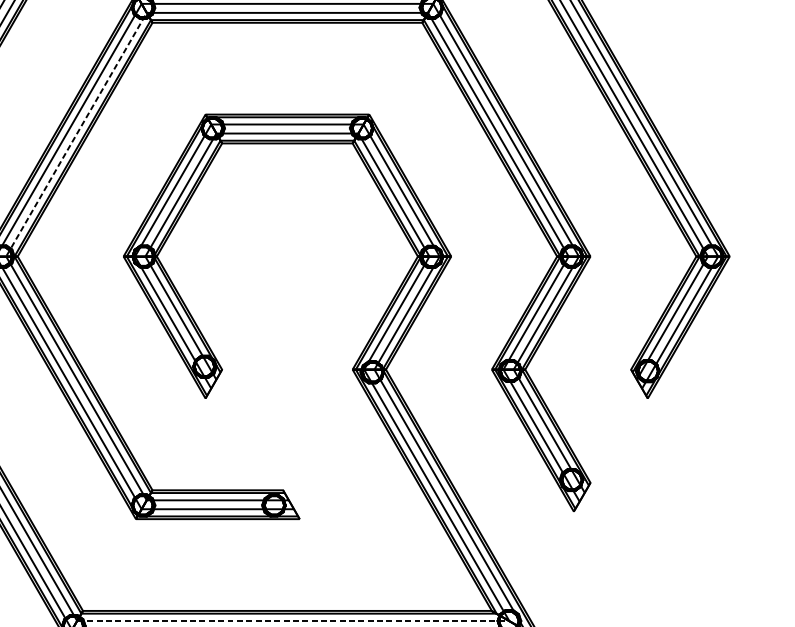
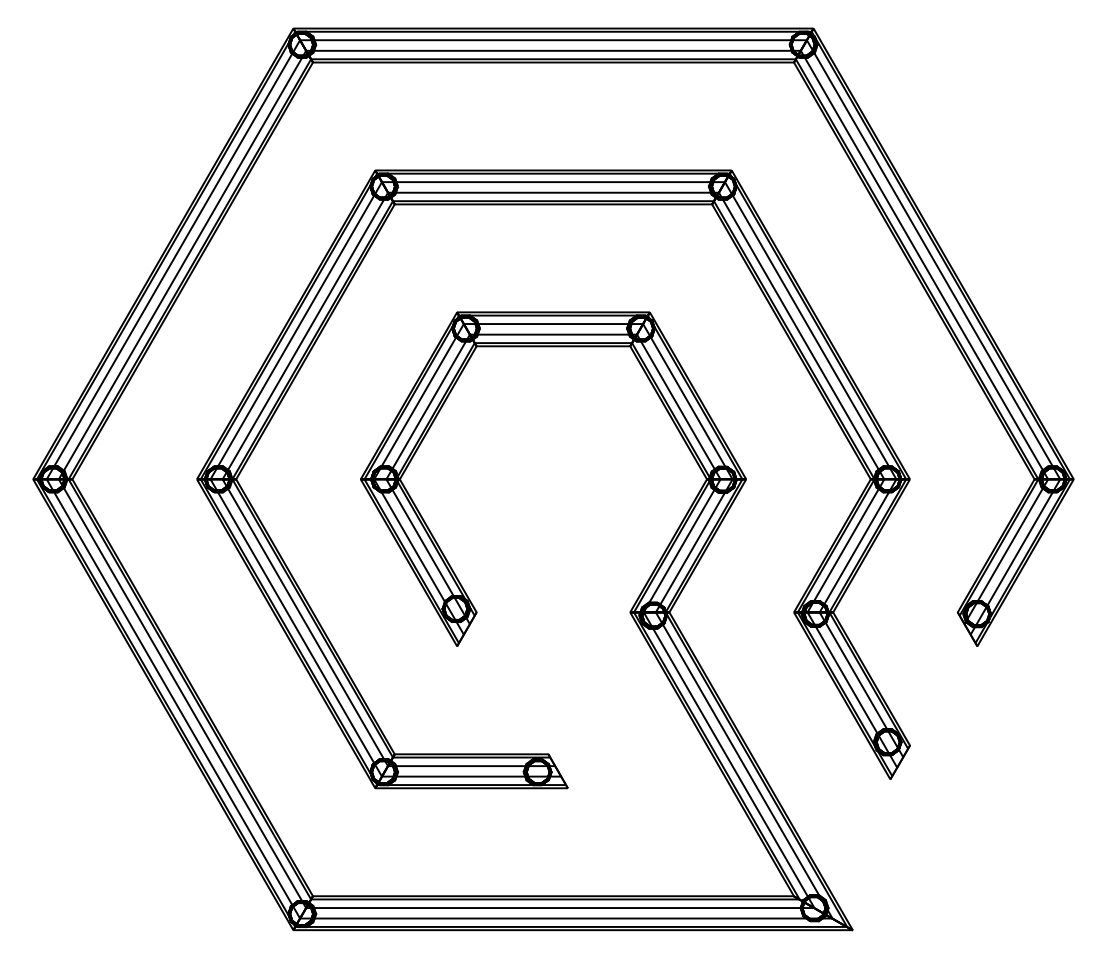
line: (76, 134) -> (305, 335), dashed -> solid
line: (295, 621) -> (563, 908), dashed -> solid

